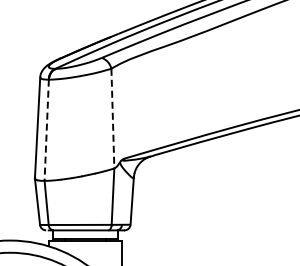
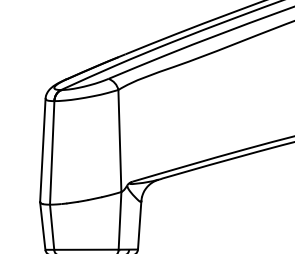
line: (112, 118) -> (119, 140), dashed -> solid
line: (46, 131) -> (51, 154), dashed -> solid

